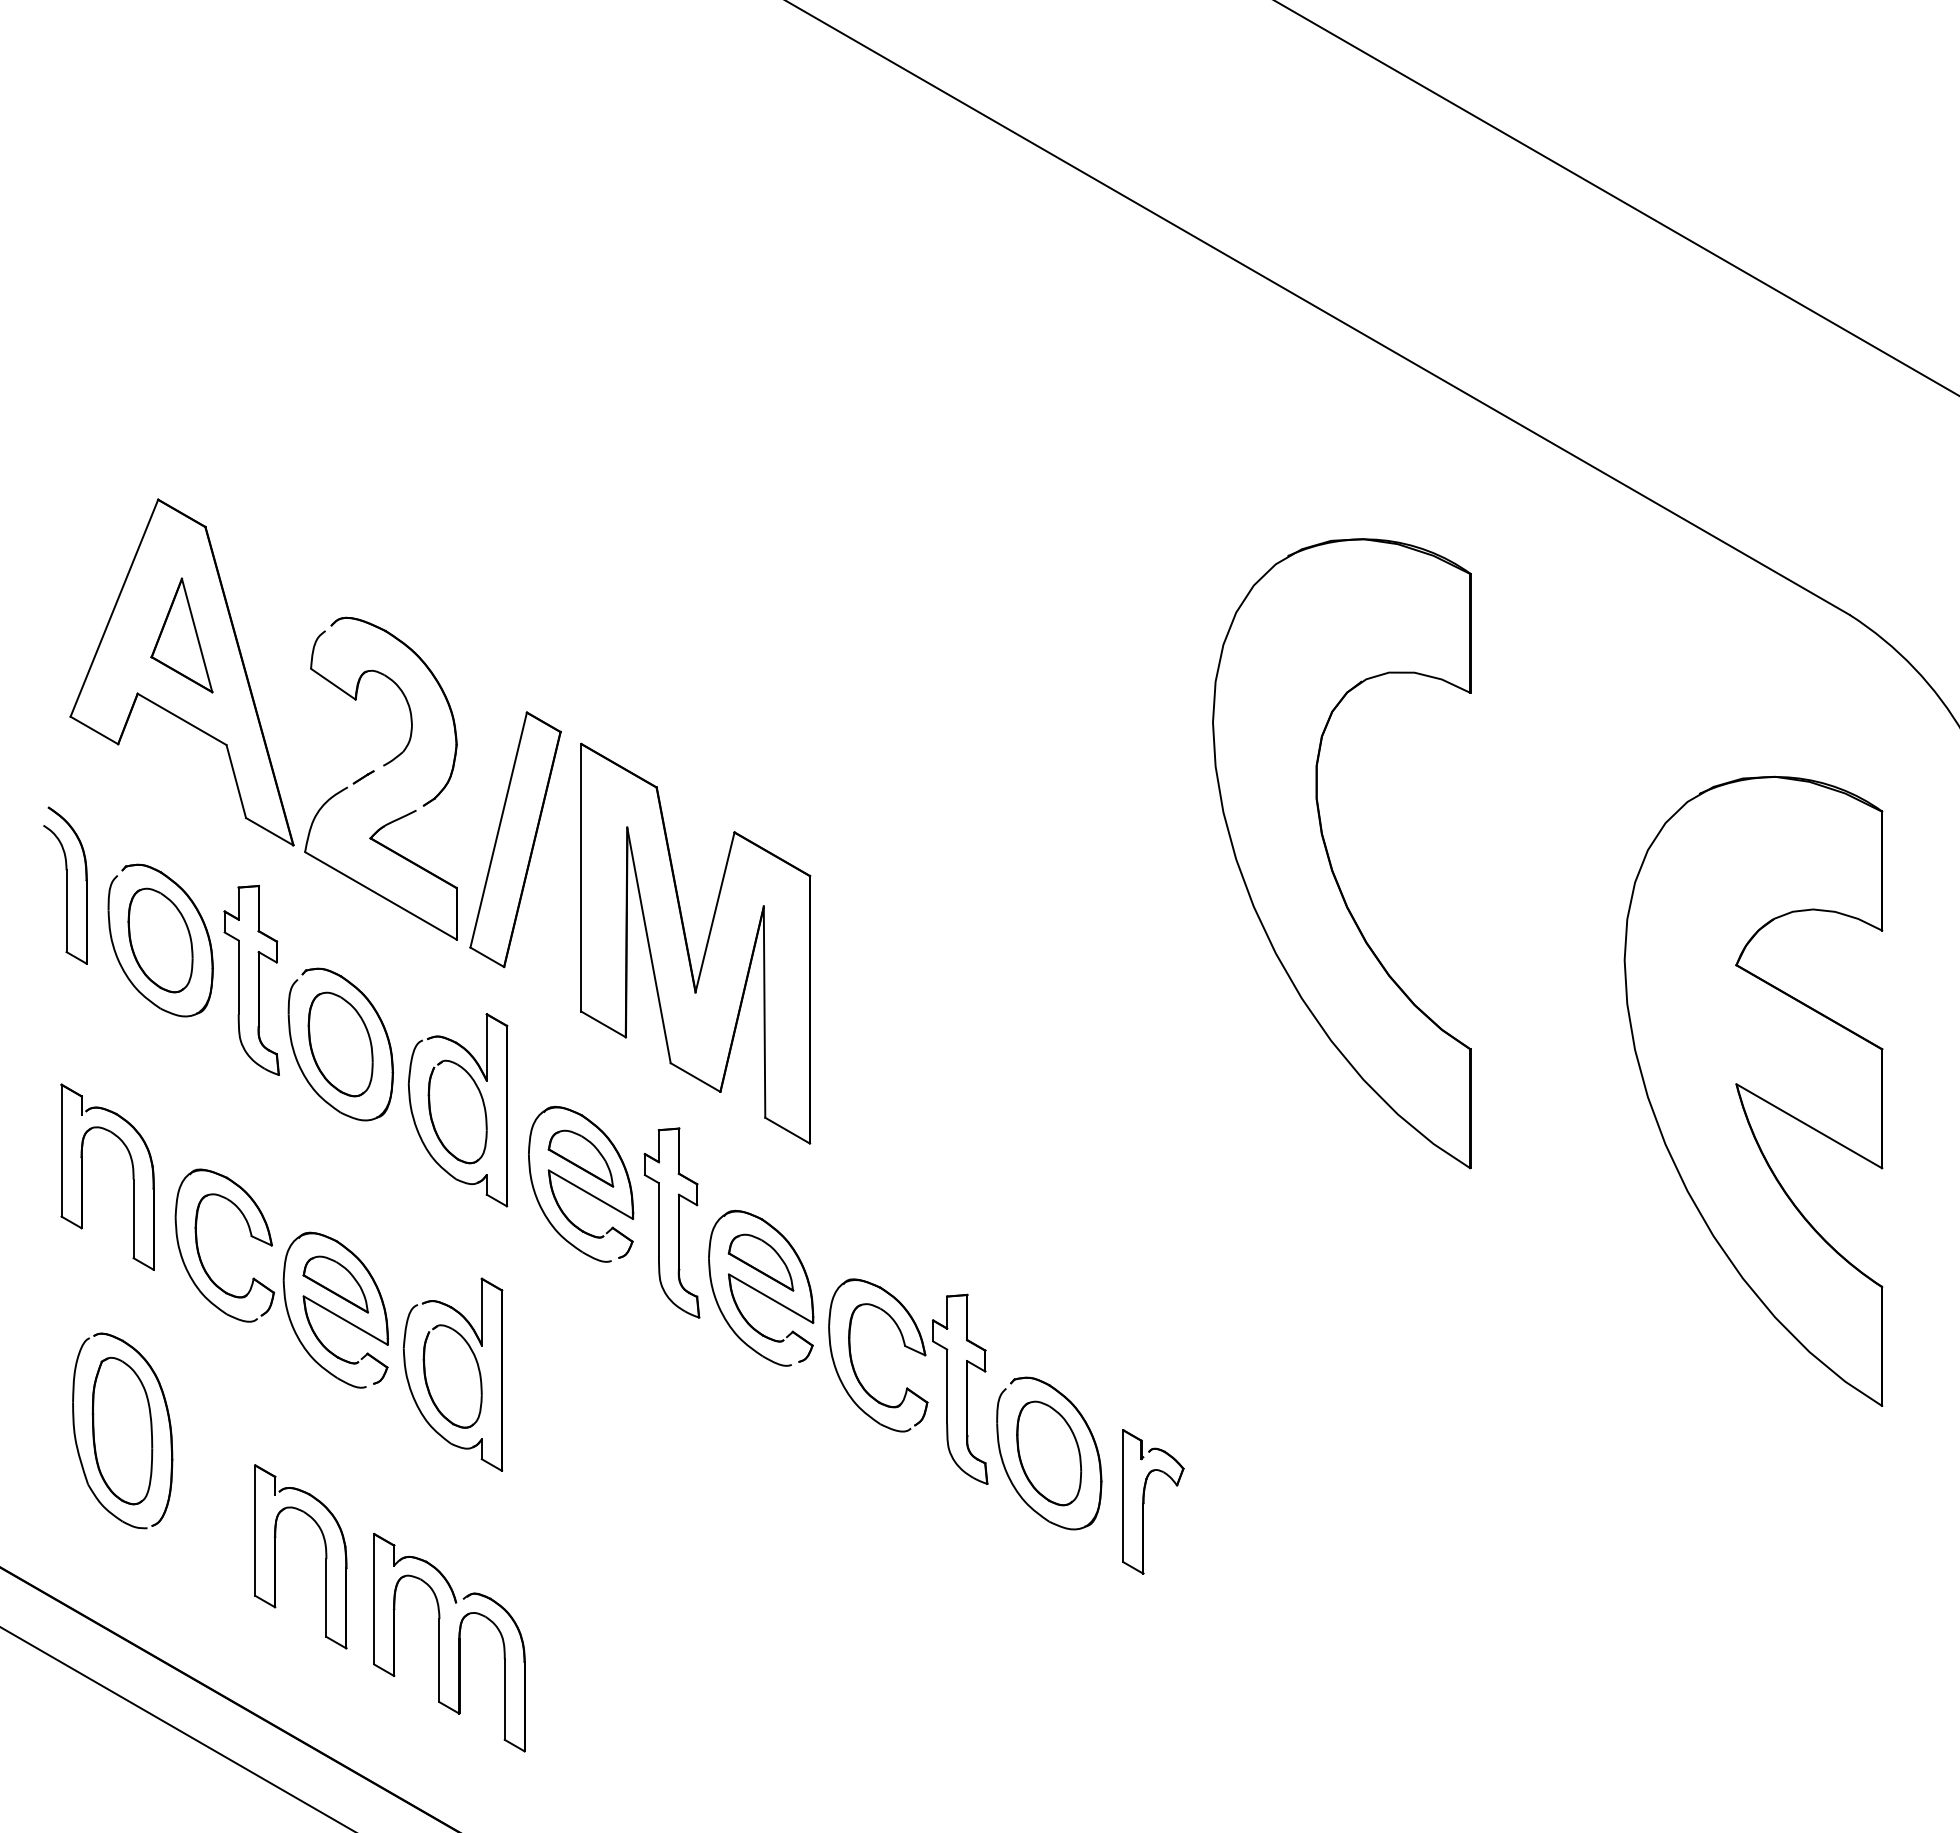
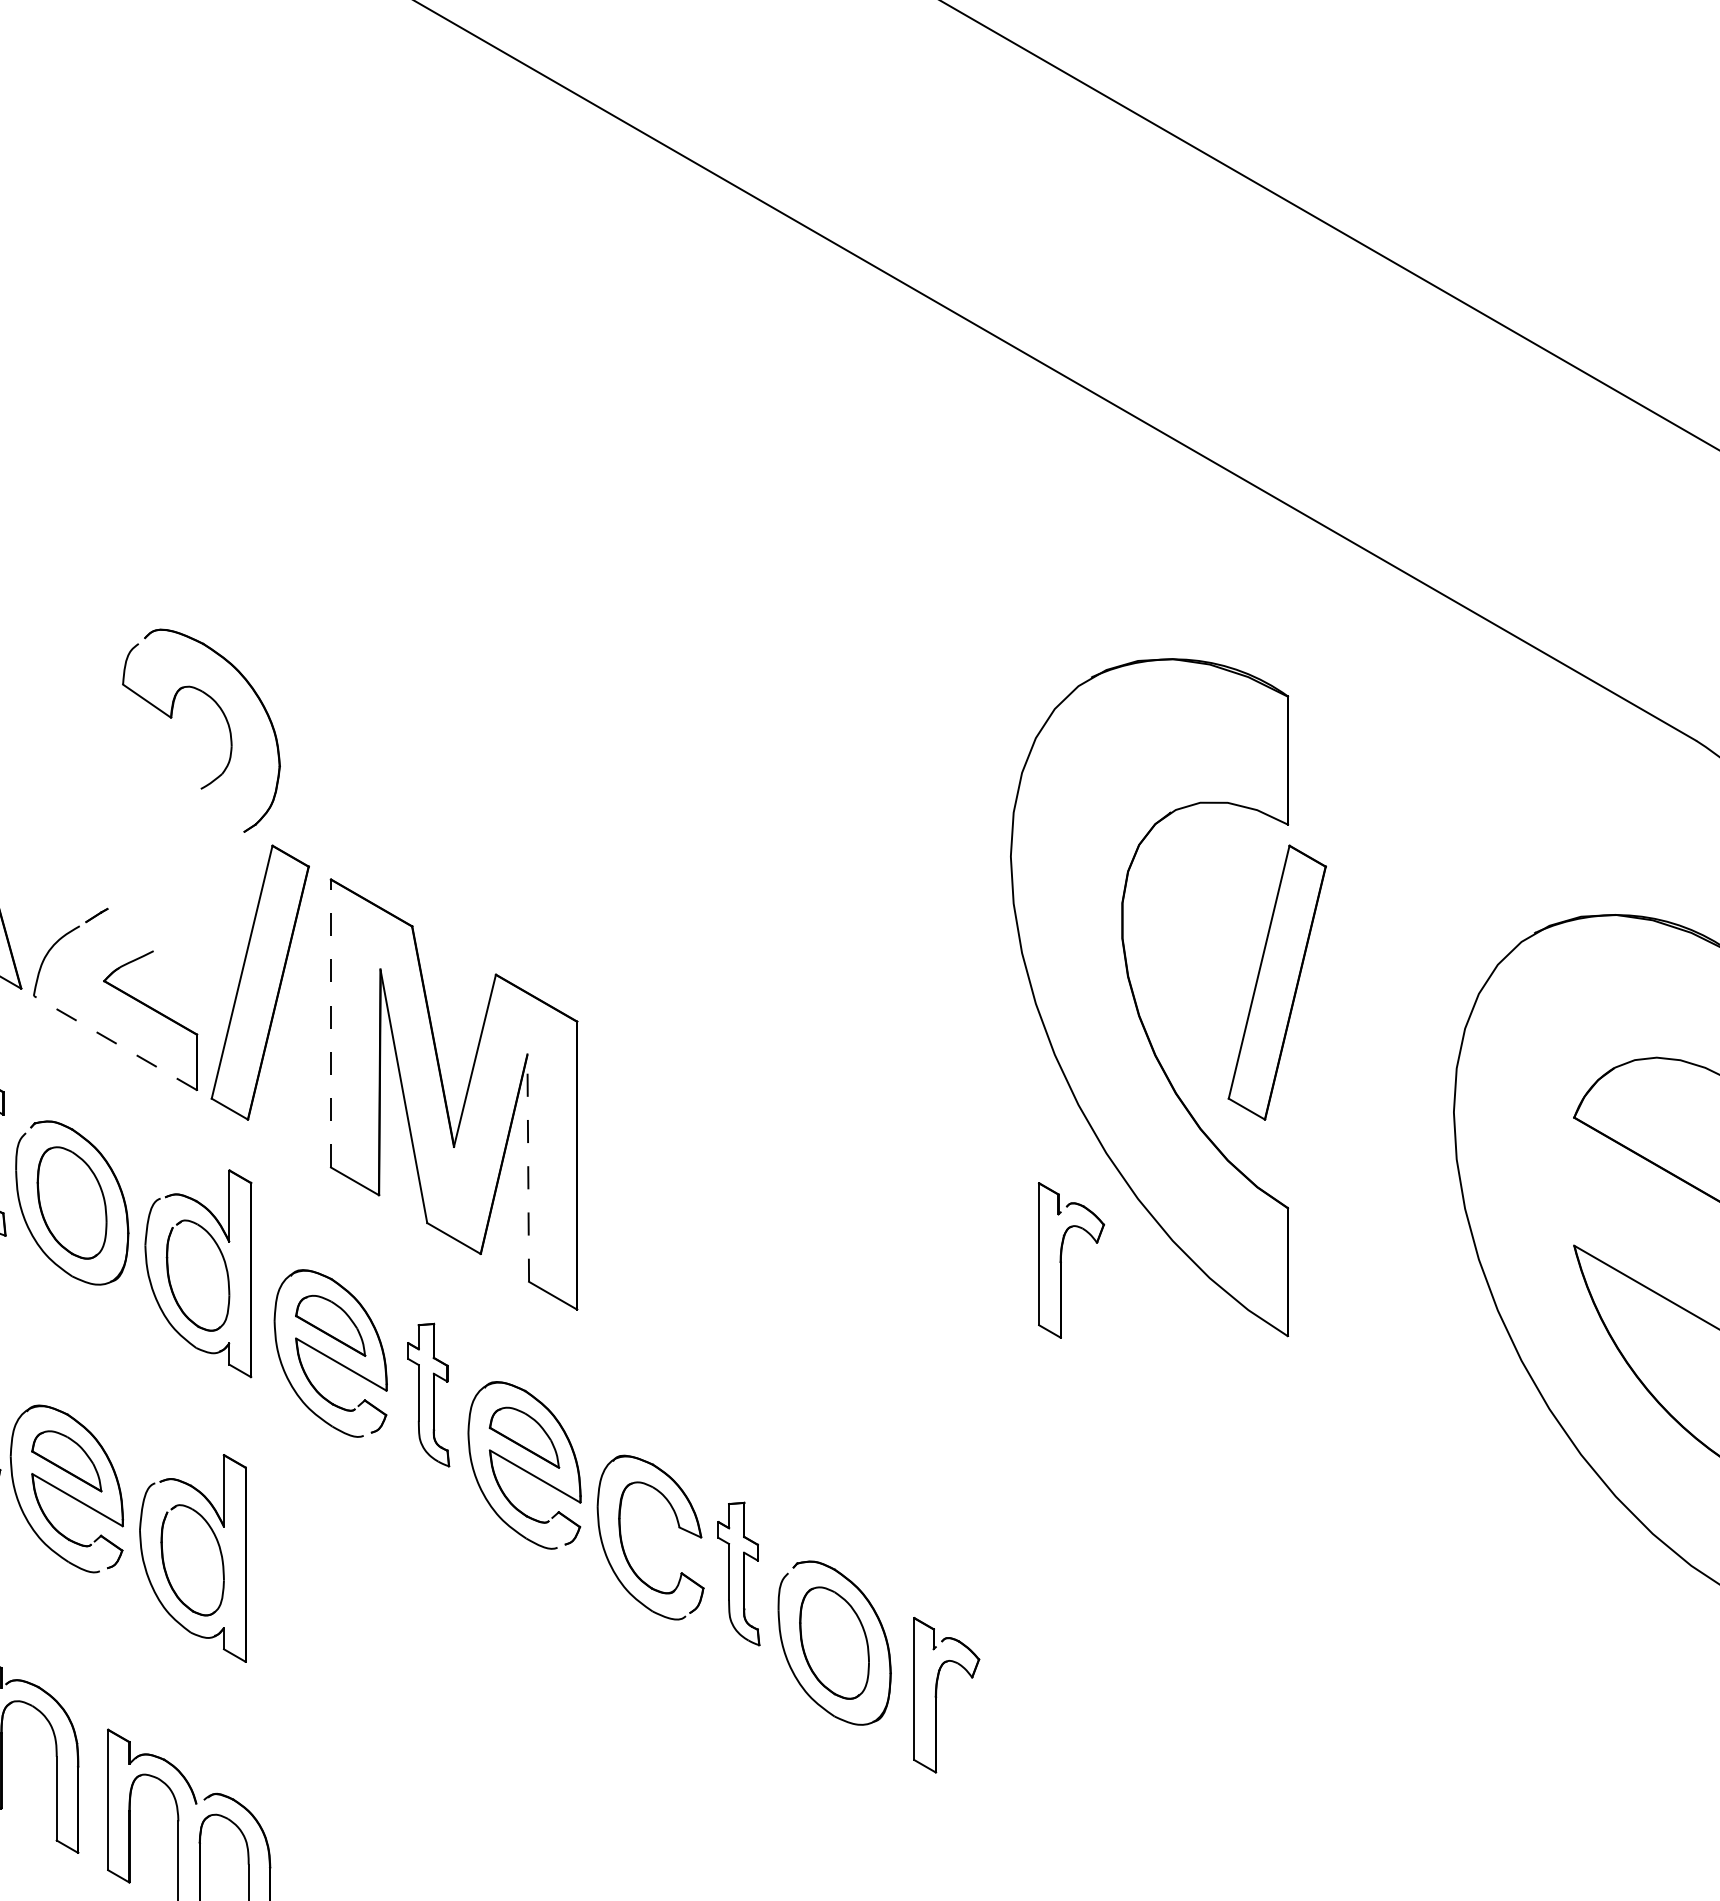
part: (405, 700) -> (224, 718), moved
part: (1460, 839) -> (1277, 982), added
line: (581, 877) -> (331, 1023), solid -> dashed
line: (380, 895) -> (114, 1042), solid -> dashed
line: (764, 1012) -> (528, 1168), solid -> dashed
part: (1260, 1097) -> (1061, 1260), added
part: (671, 1222) -> (428, 1394), size x0.7
part: (960, 1388) -> (739, 1573), size x0.7

